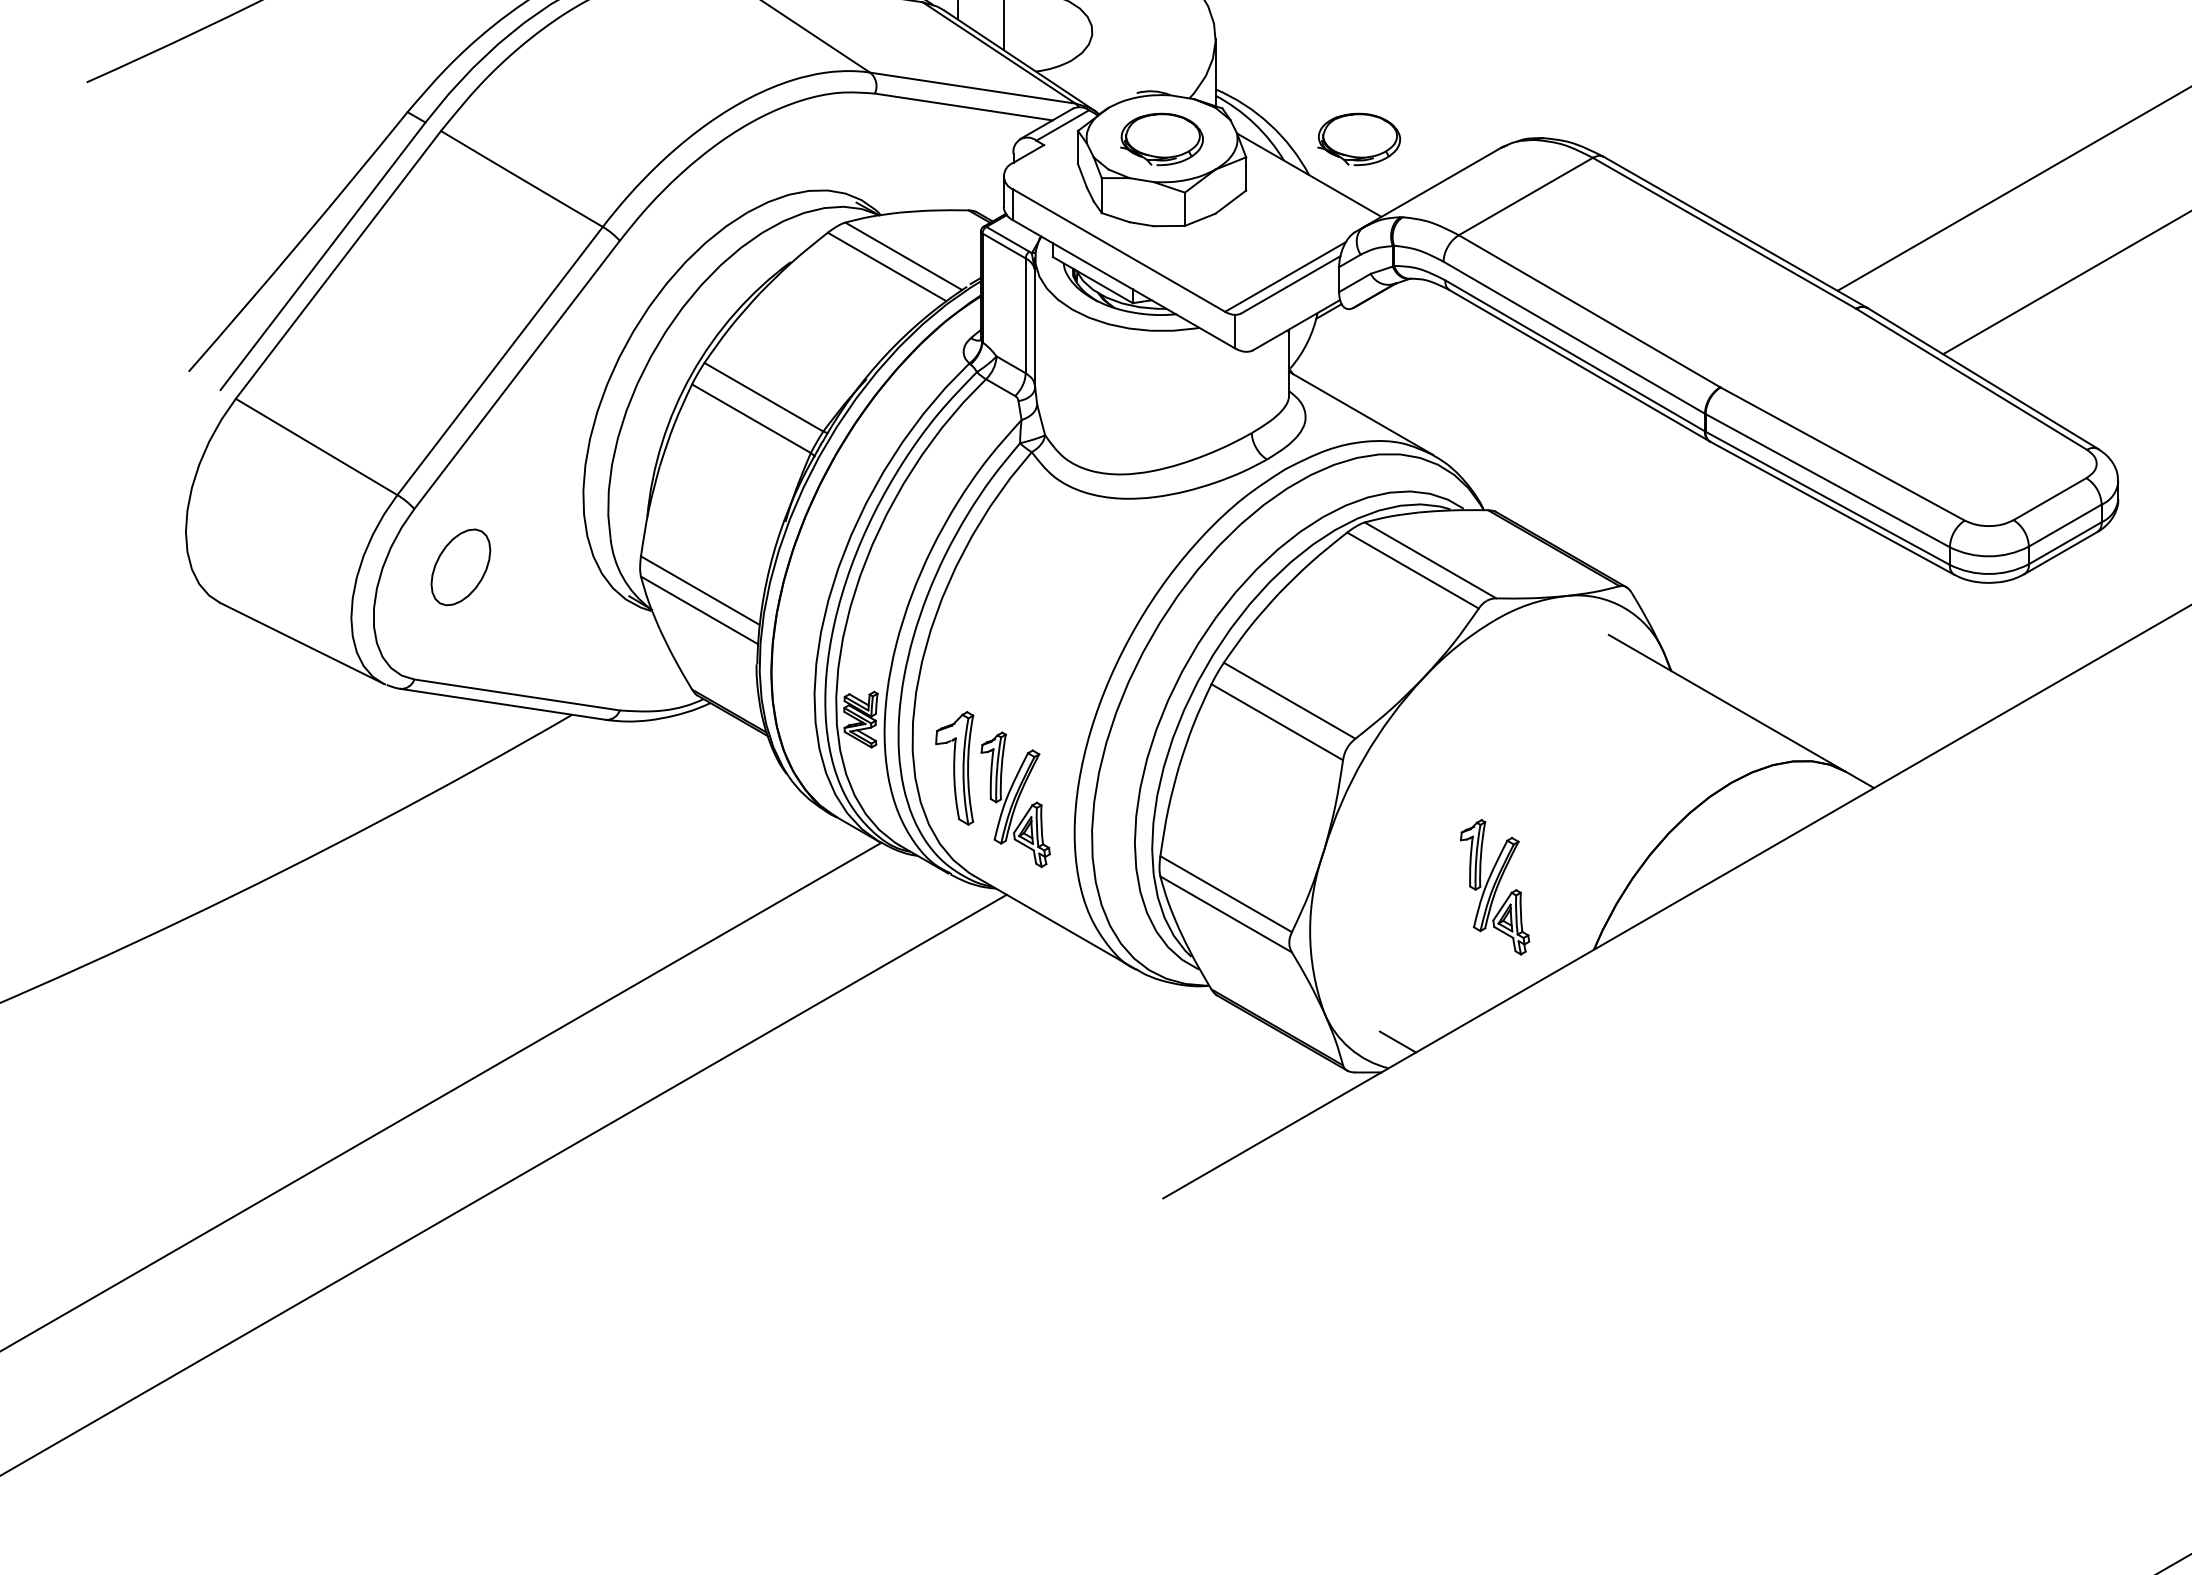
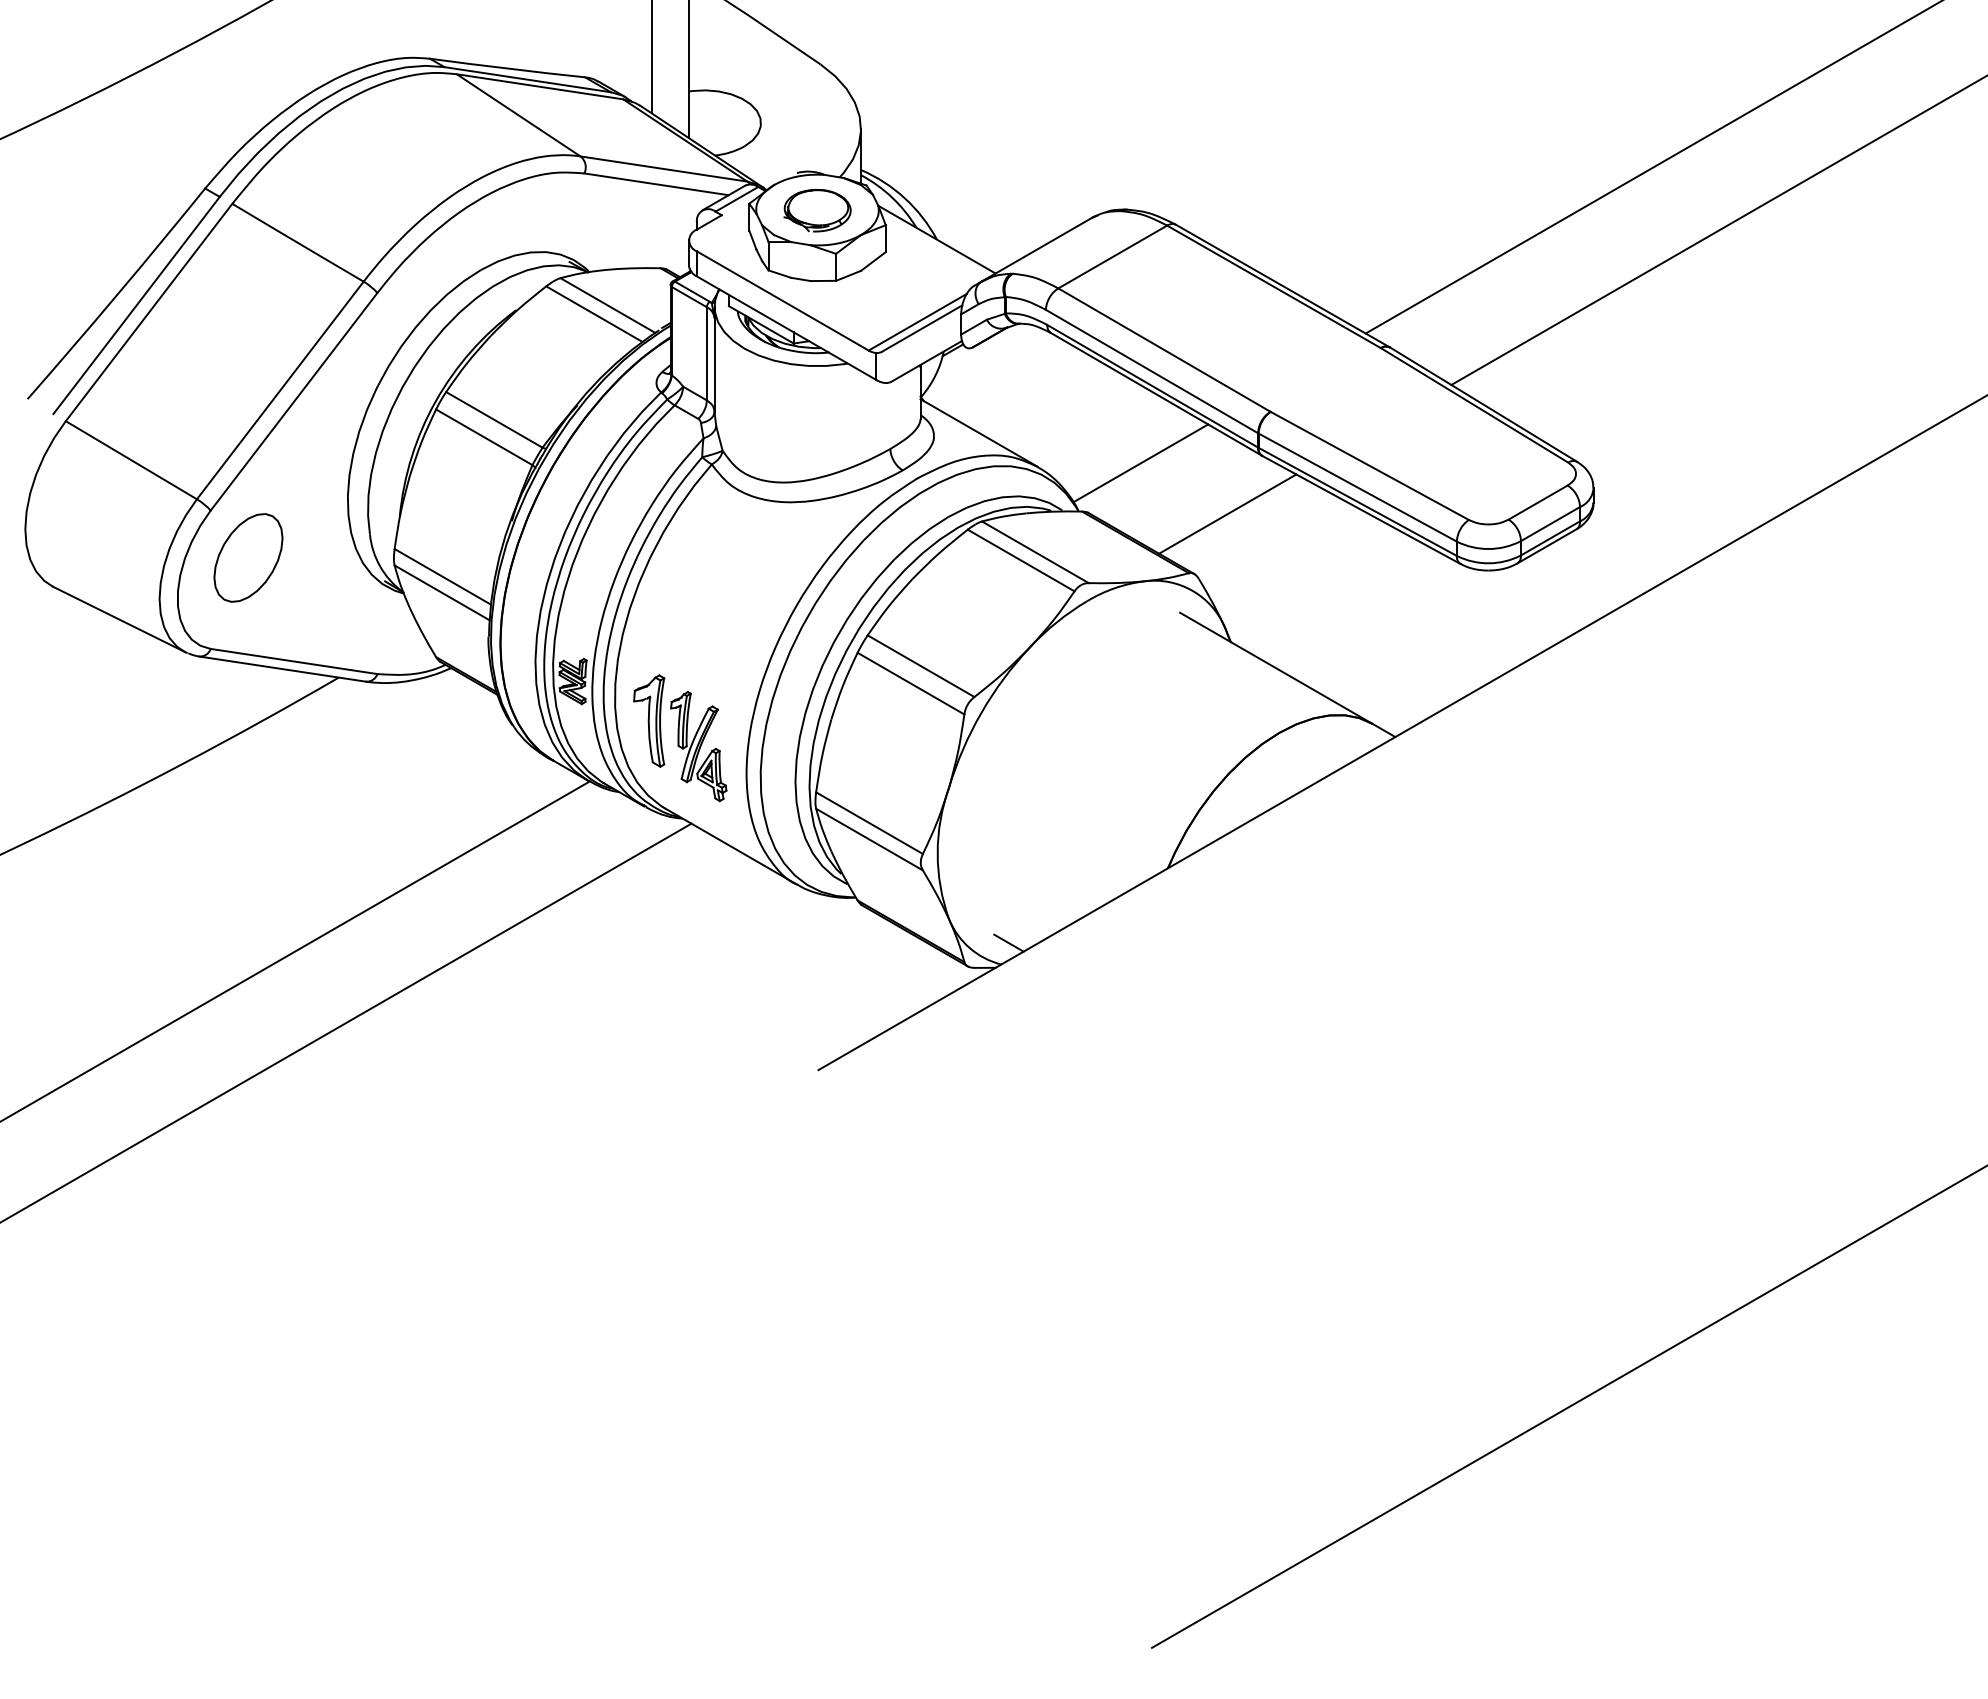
part: (1359, 139) -> (977, 210), removed
line: (1560, 450) -> (1140, 463), added
line: (1667, 512) -> (1227, 513), added
part: (460, 566) -> (248, 557), size x1.43
part: (1494, 887) -> (1087, 817), removed

